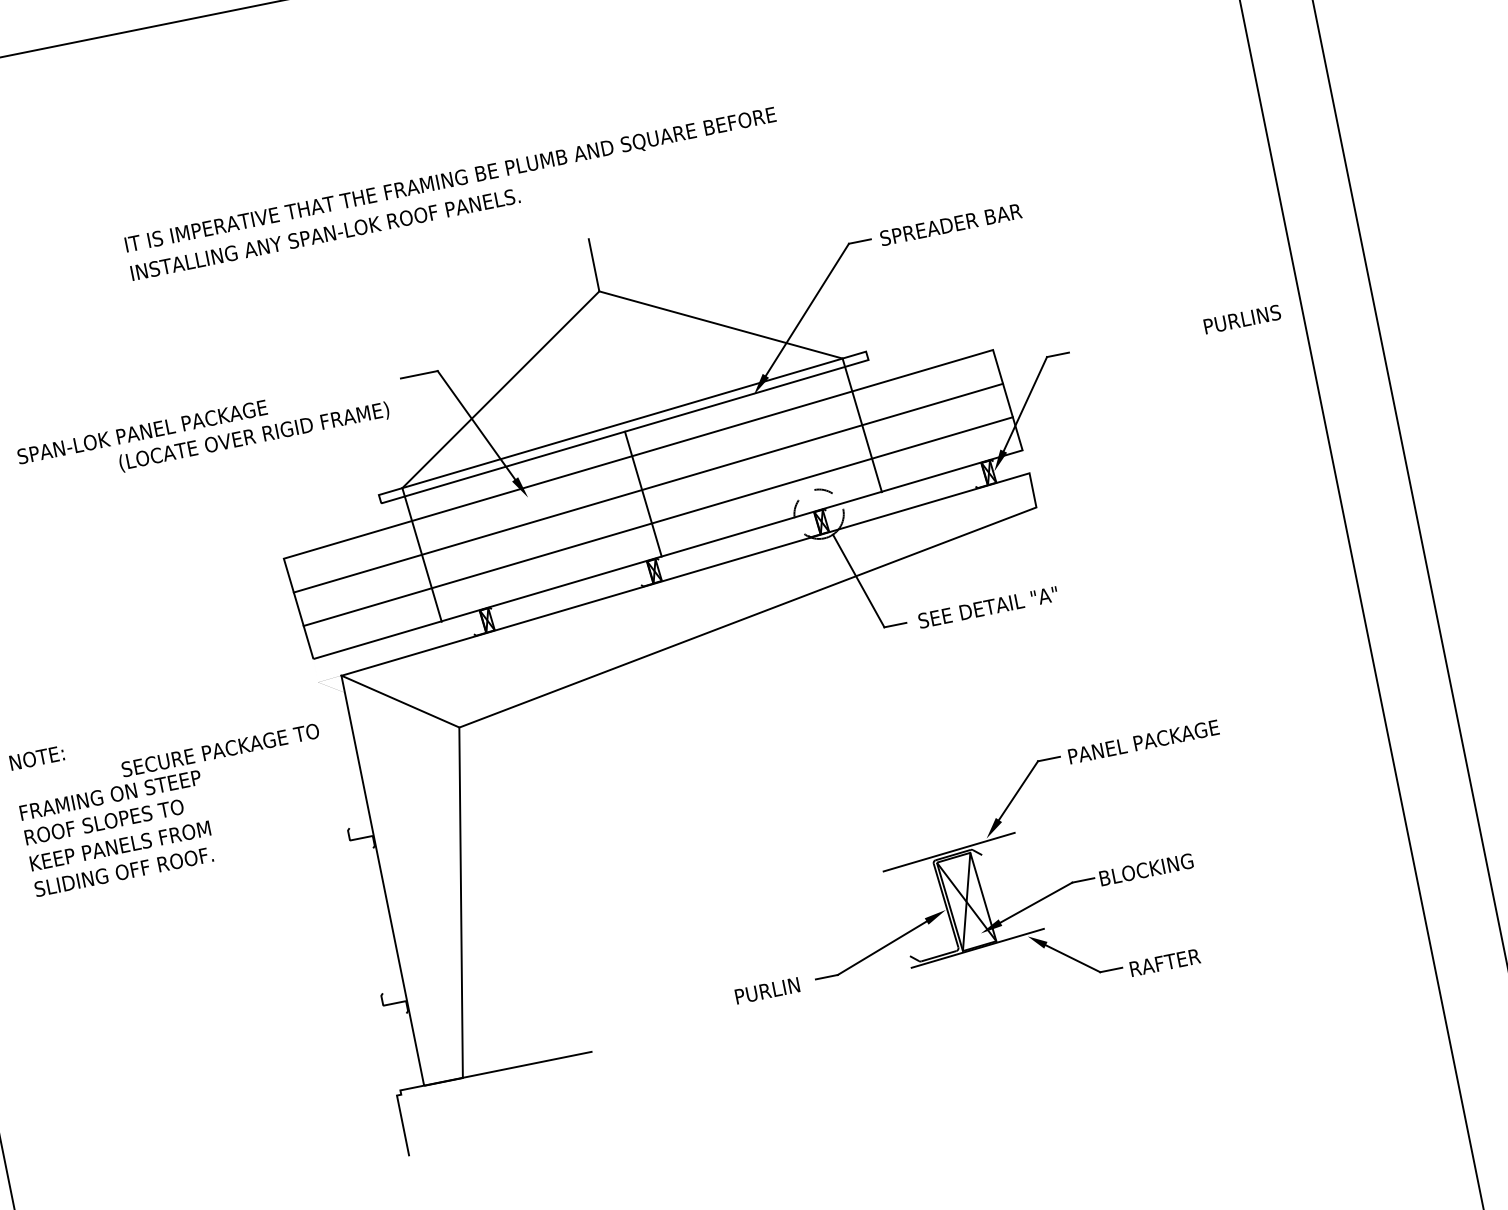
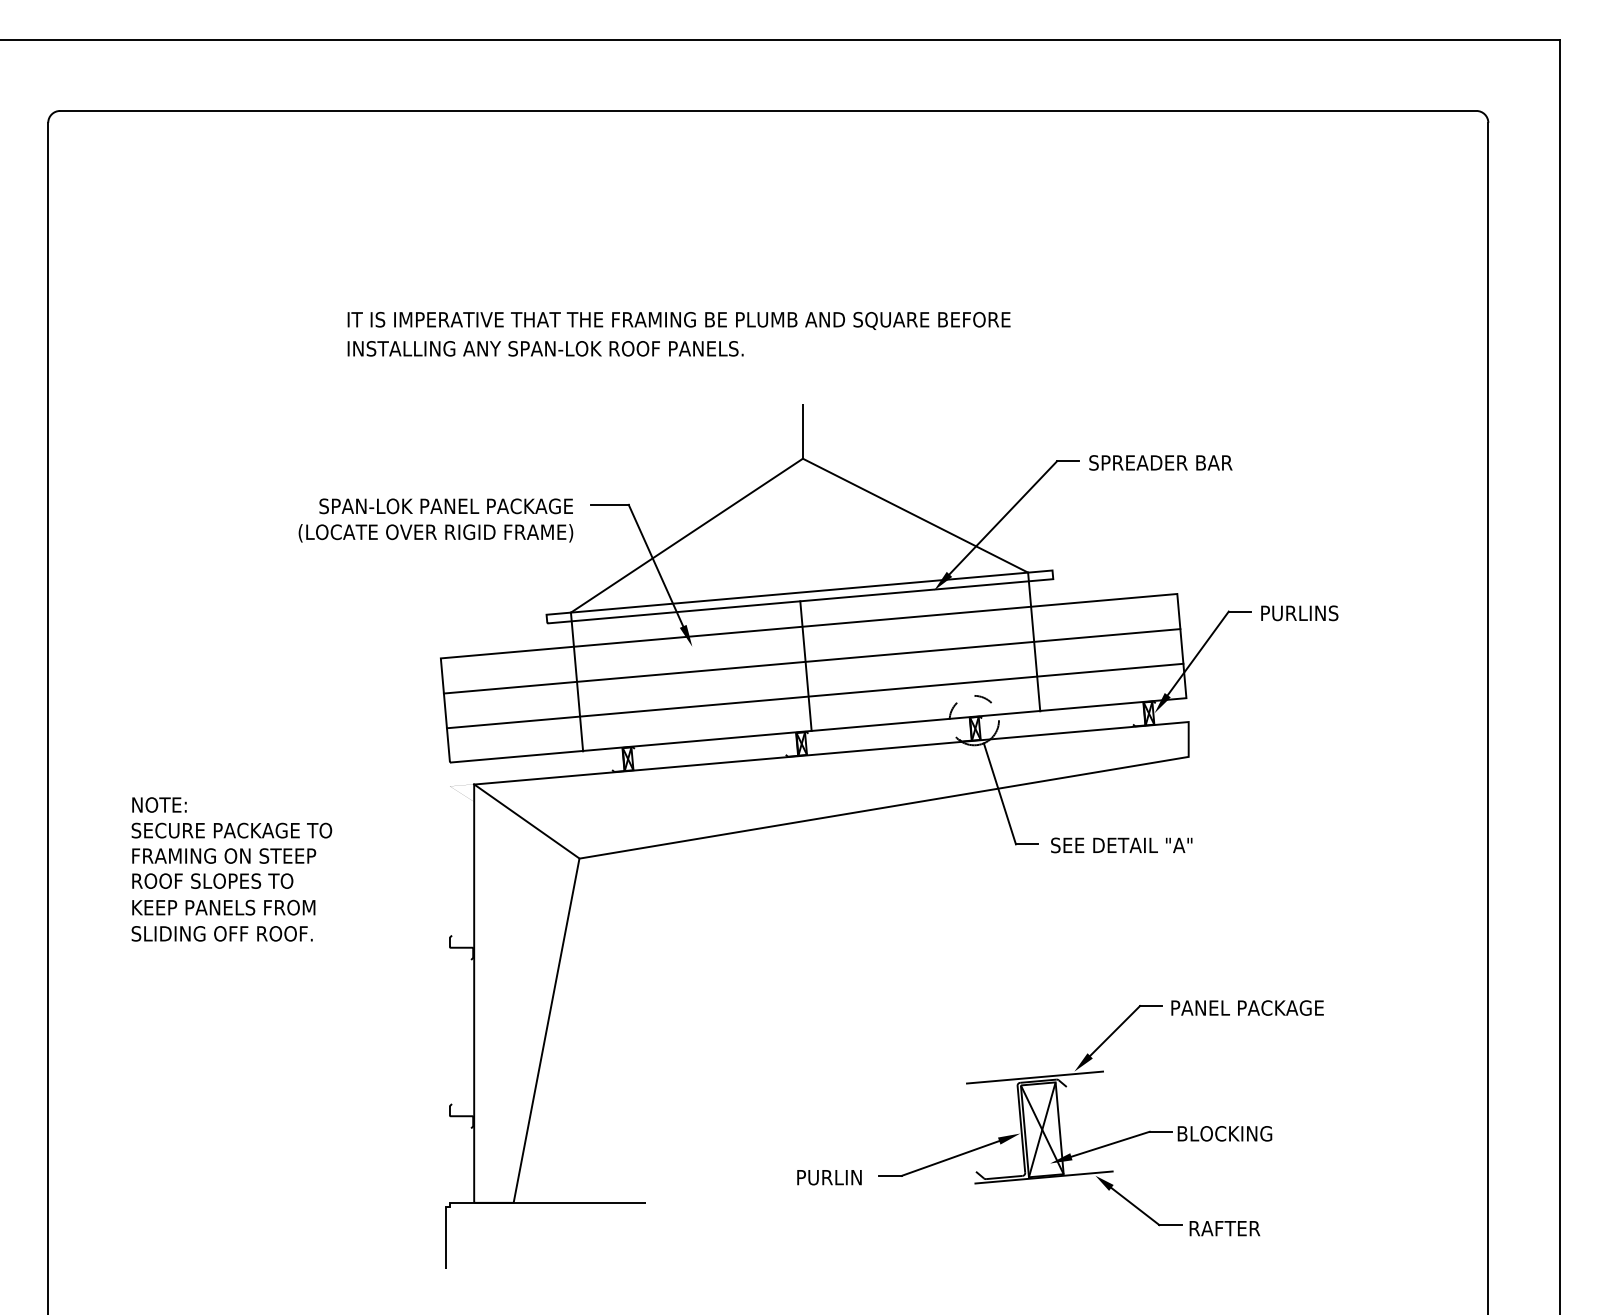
text: (1242, 319) -> (1299, 613), moved
text: (141, 432) -> (445, 506), moved
text: (220, 750) -> (231, 830), moved

